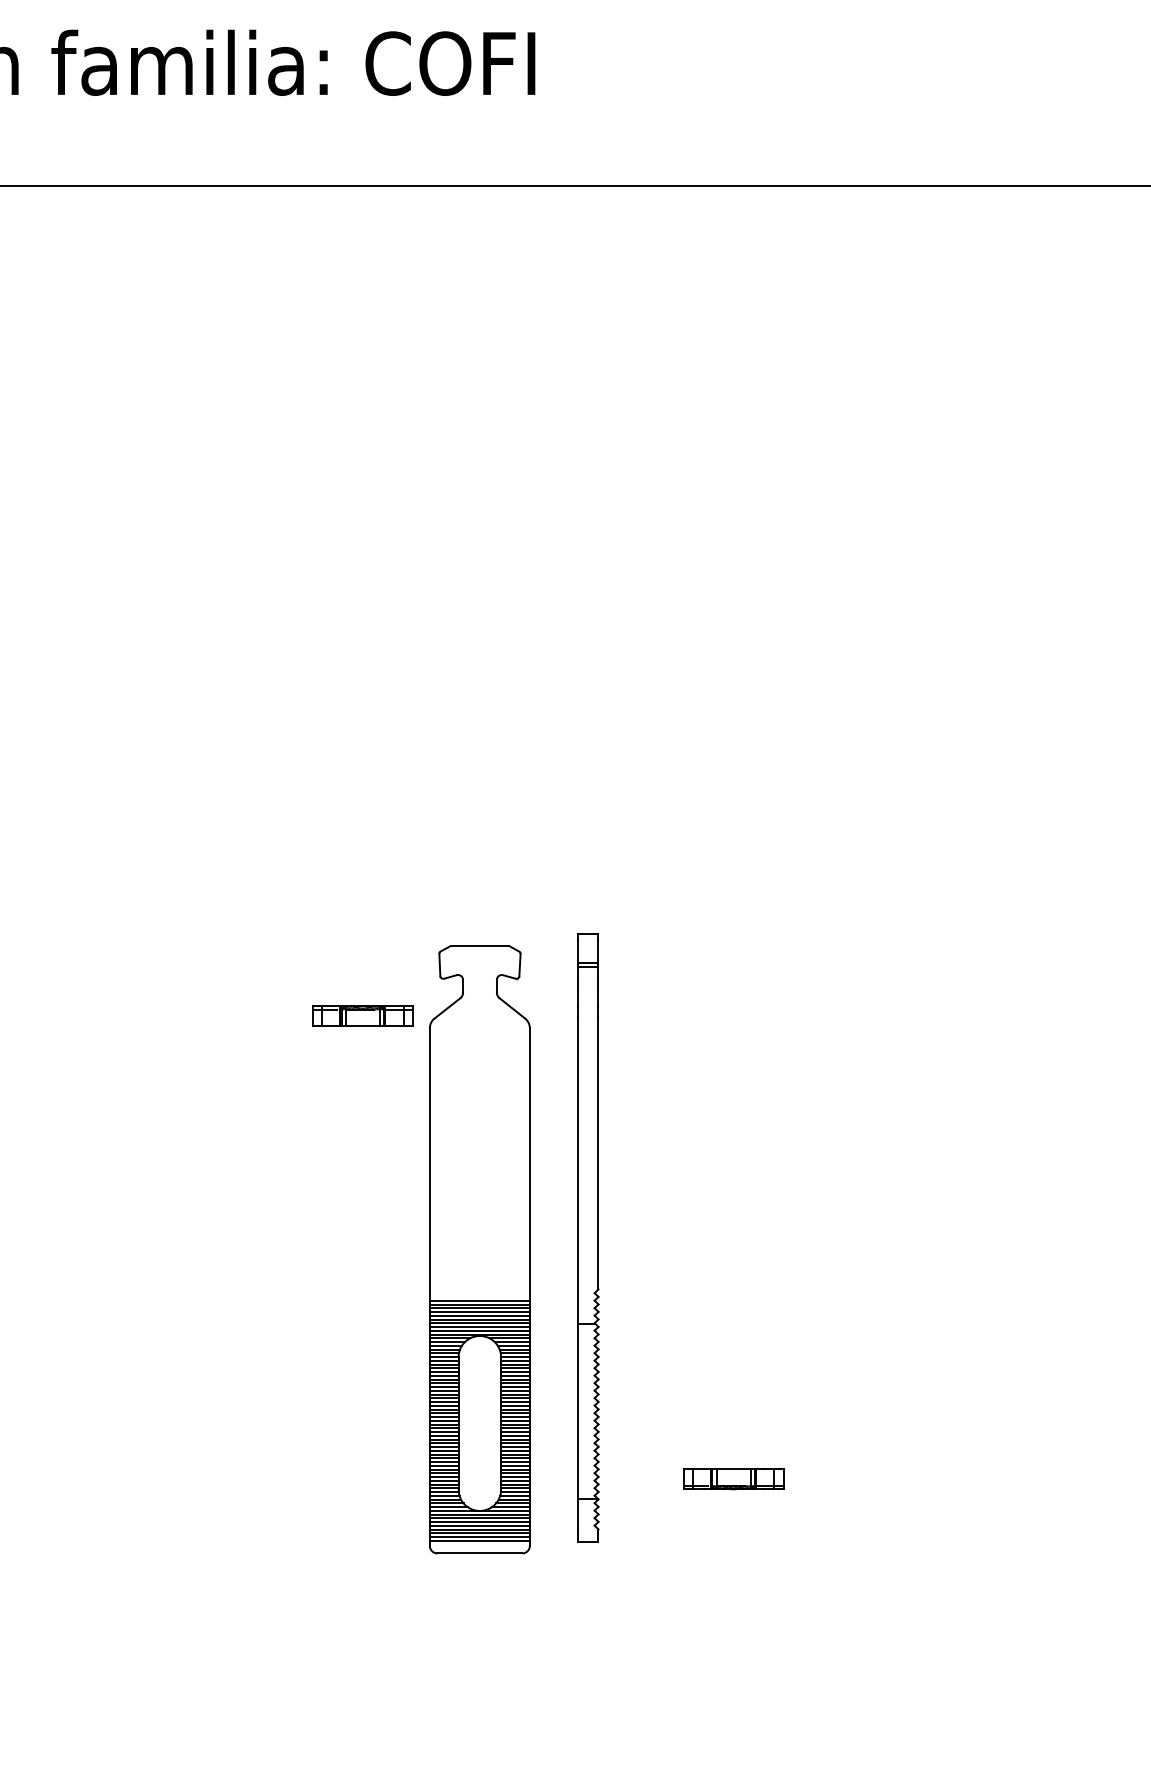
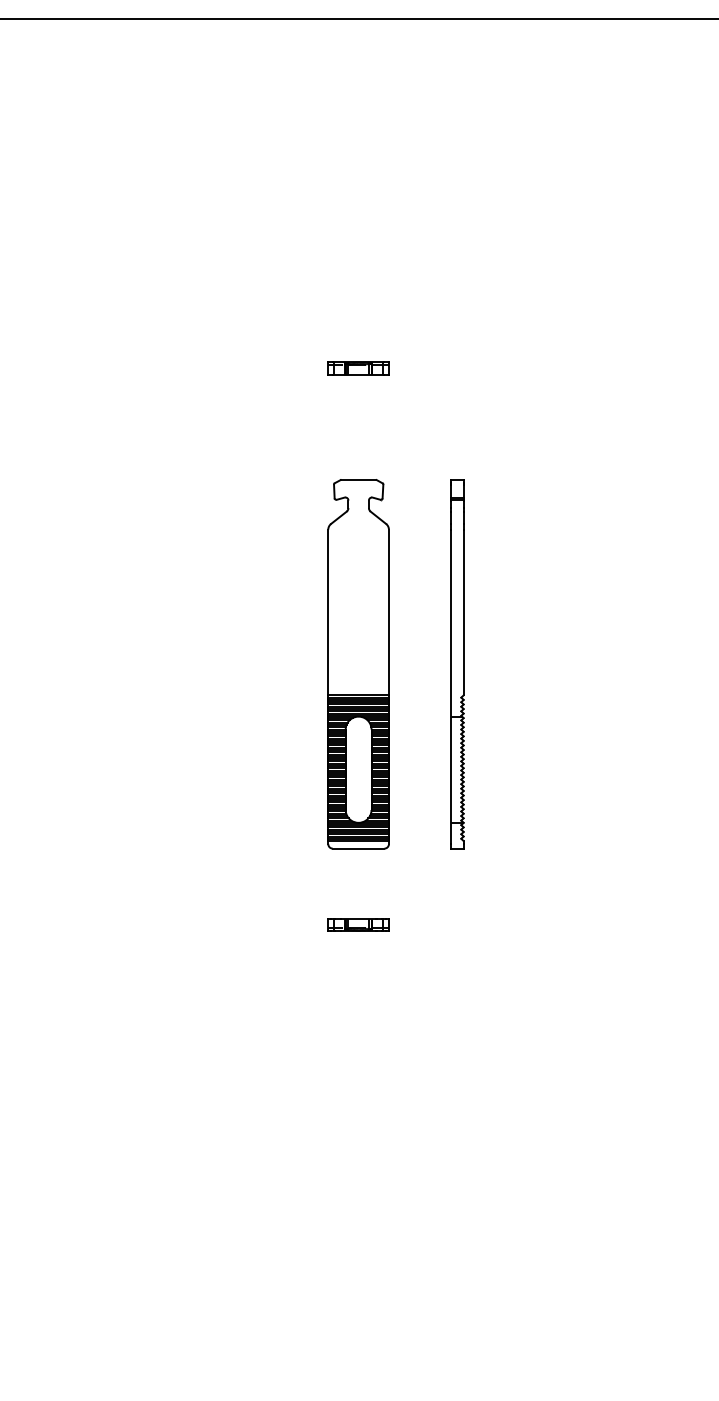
part: (362, 1016) -> (358, 368), moved
part: (588, 1238) -> (457, 664), moved
part: (733, 1479) -> (358, 924), moved

